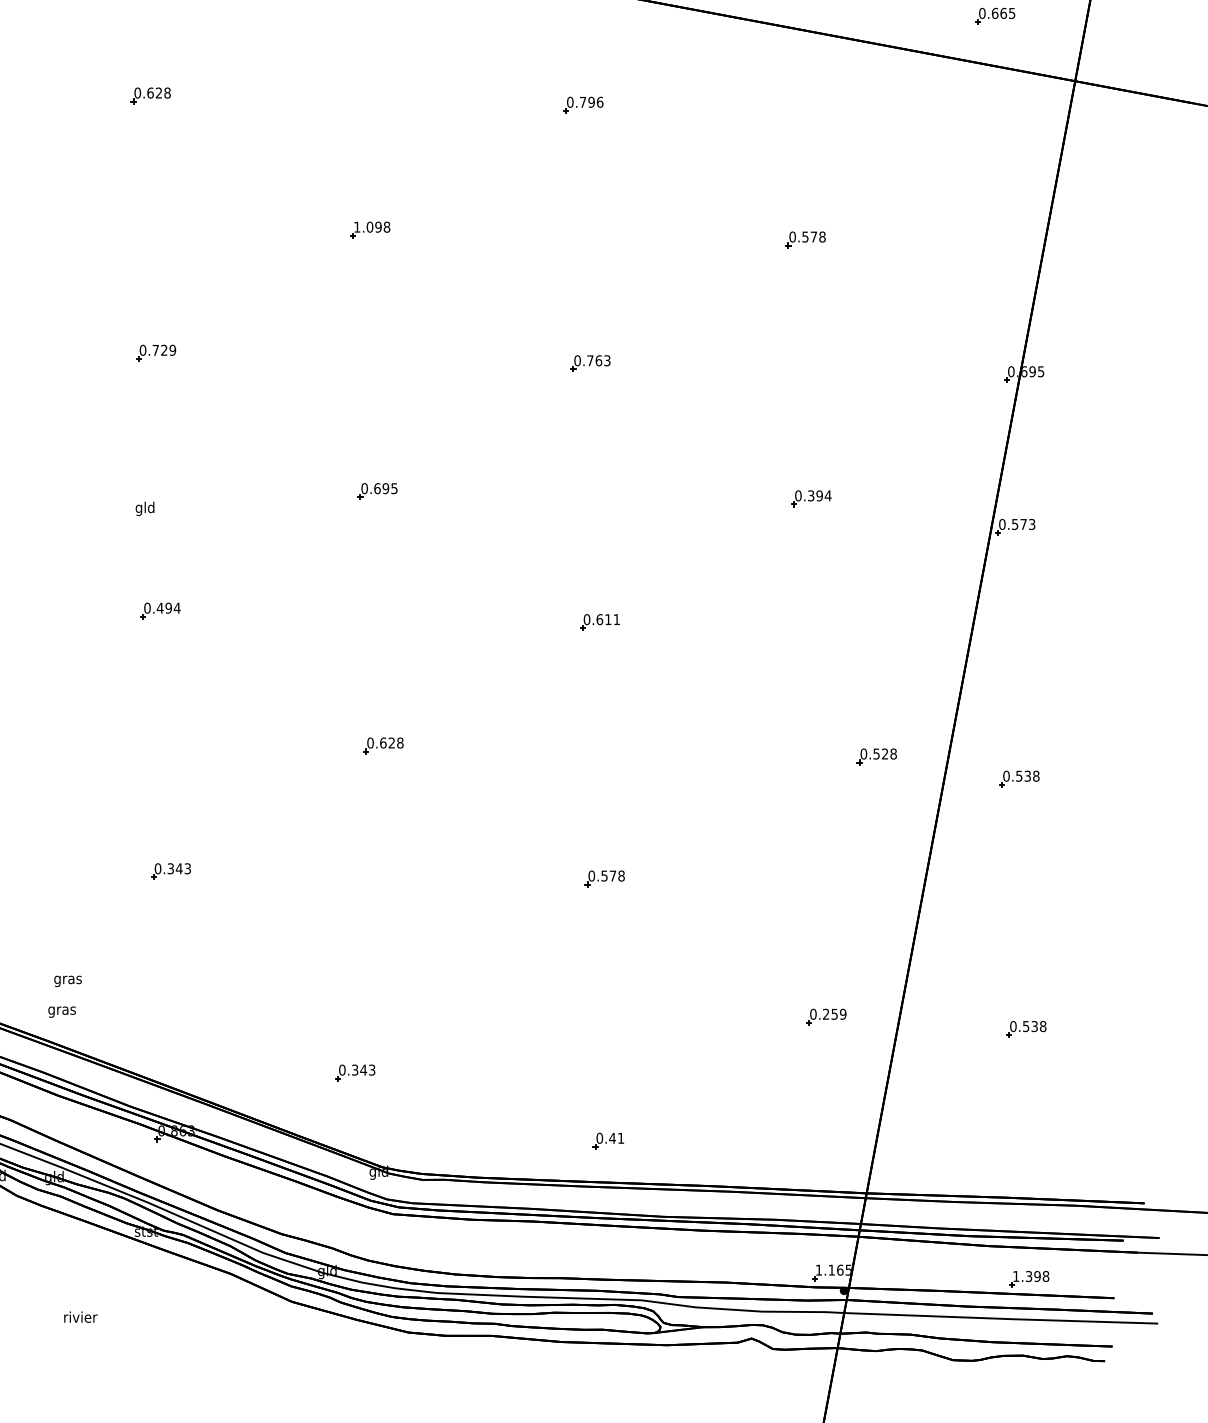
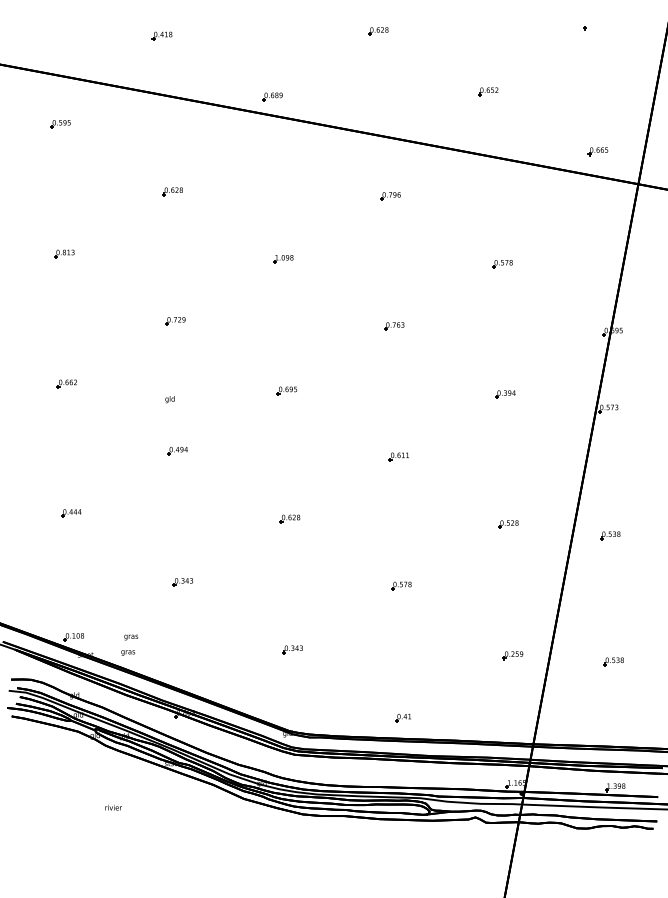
part: (876, 756) -> (508, 524), moved
part: (354, 1072) -> (292, 649), moved
text: (80, 1316) -> (113, 807), moved

